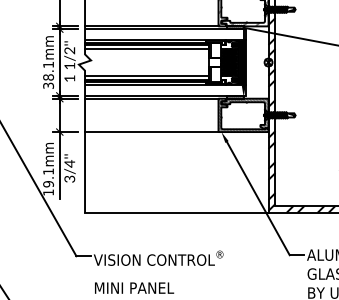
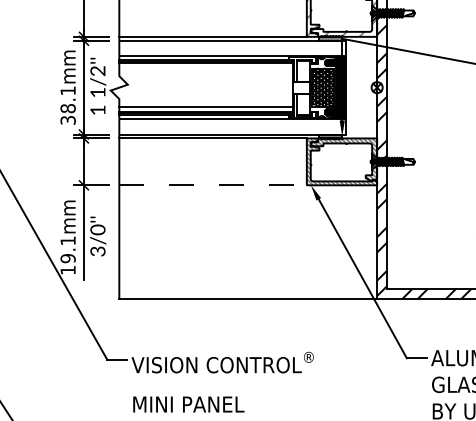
line: (146, 48) -> (205, 67), removed
line: (151, 132) -> (212, 185), solid -> dashed
text: (69, 163) -> (97, 229), 3/4''\f] -> 3/0''\f]

